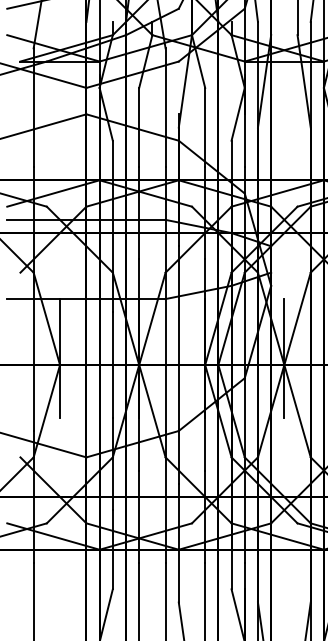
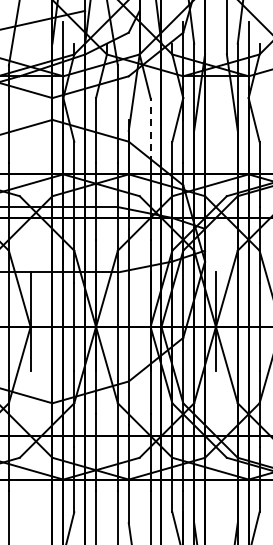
line: (205, 127) -> (150, 130), solid -> dashed

